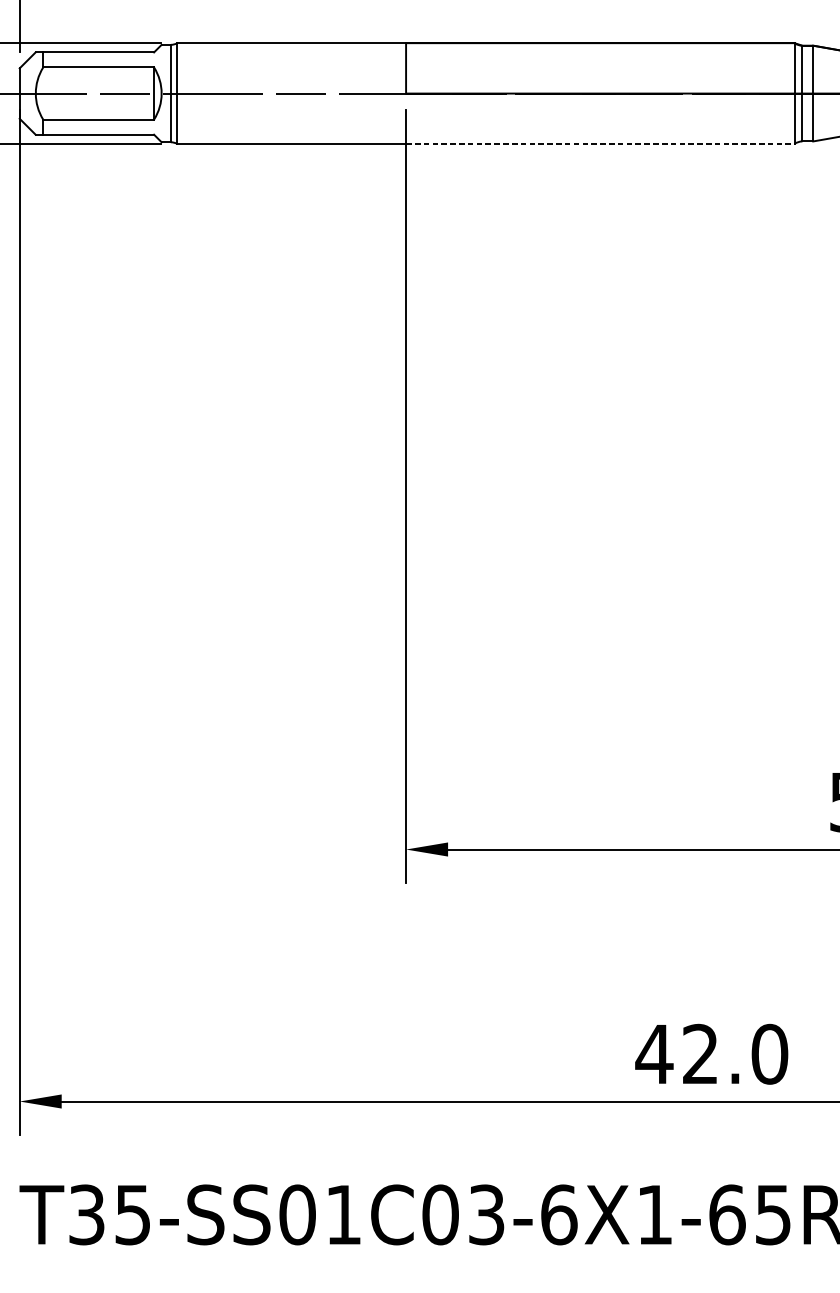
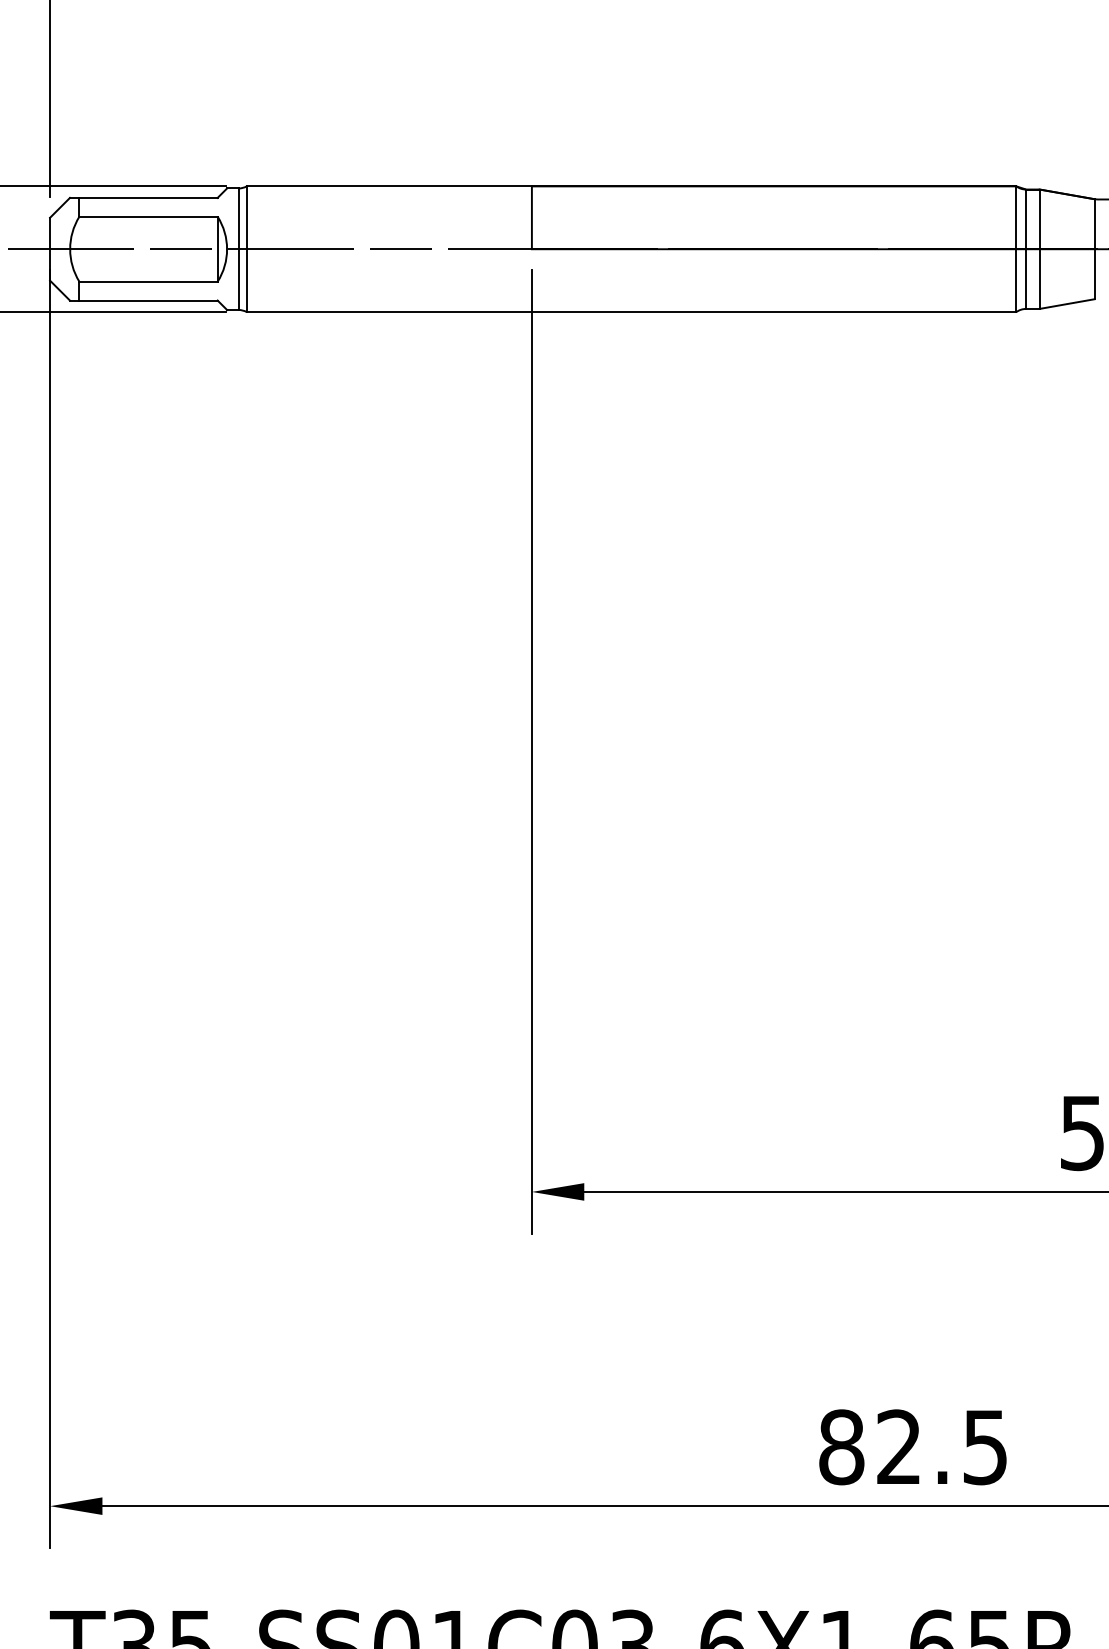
line: (600, 144) -> (774, 312), dashed -> solid
text: (711, 1054) -> (912, 1447), 42.0 -> 82.5

